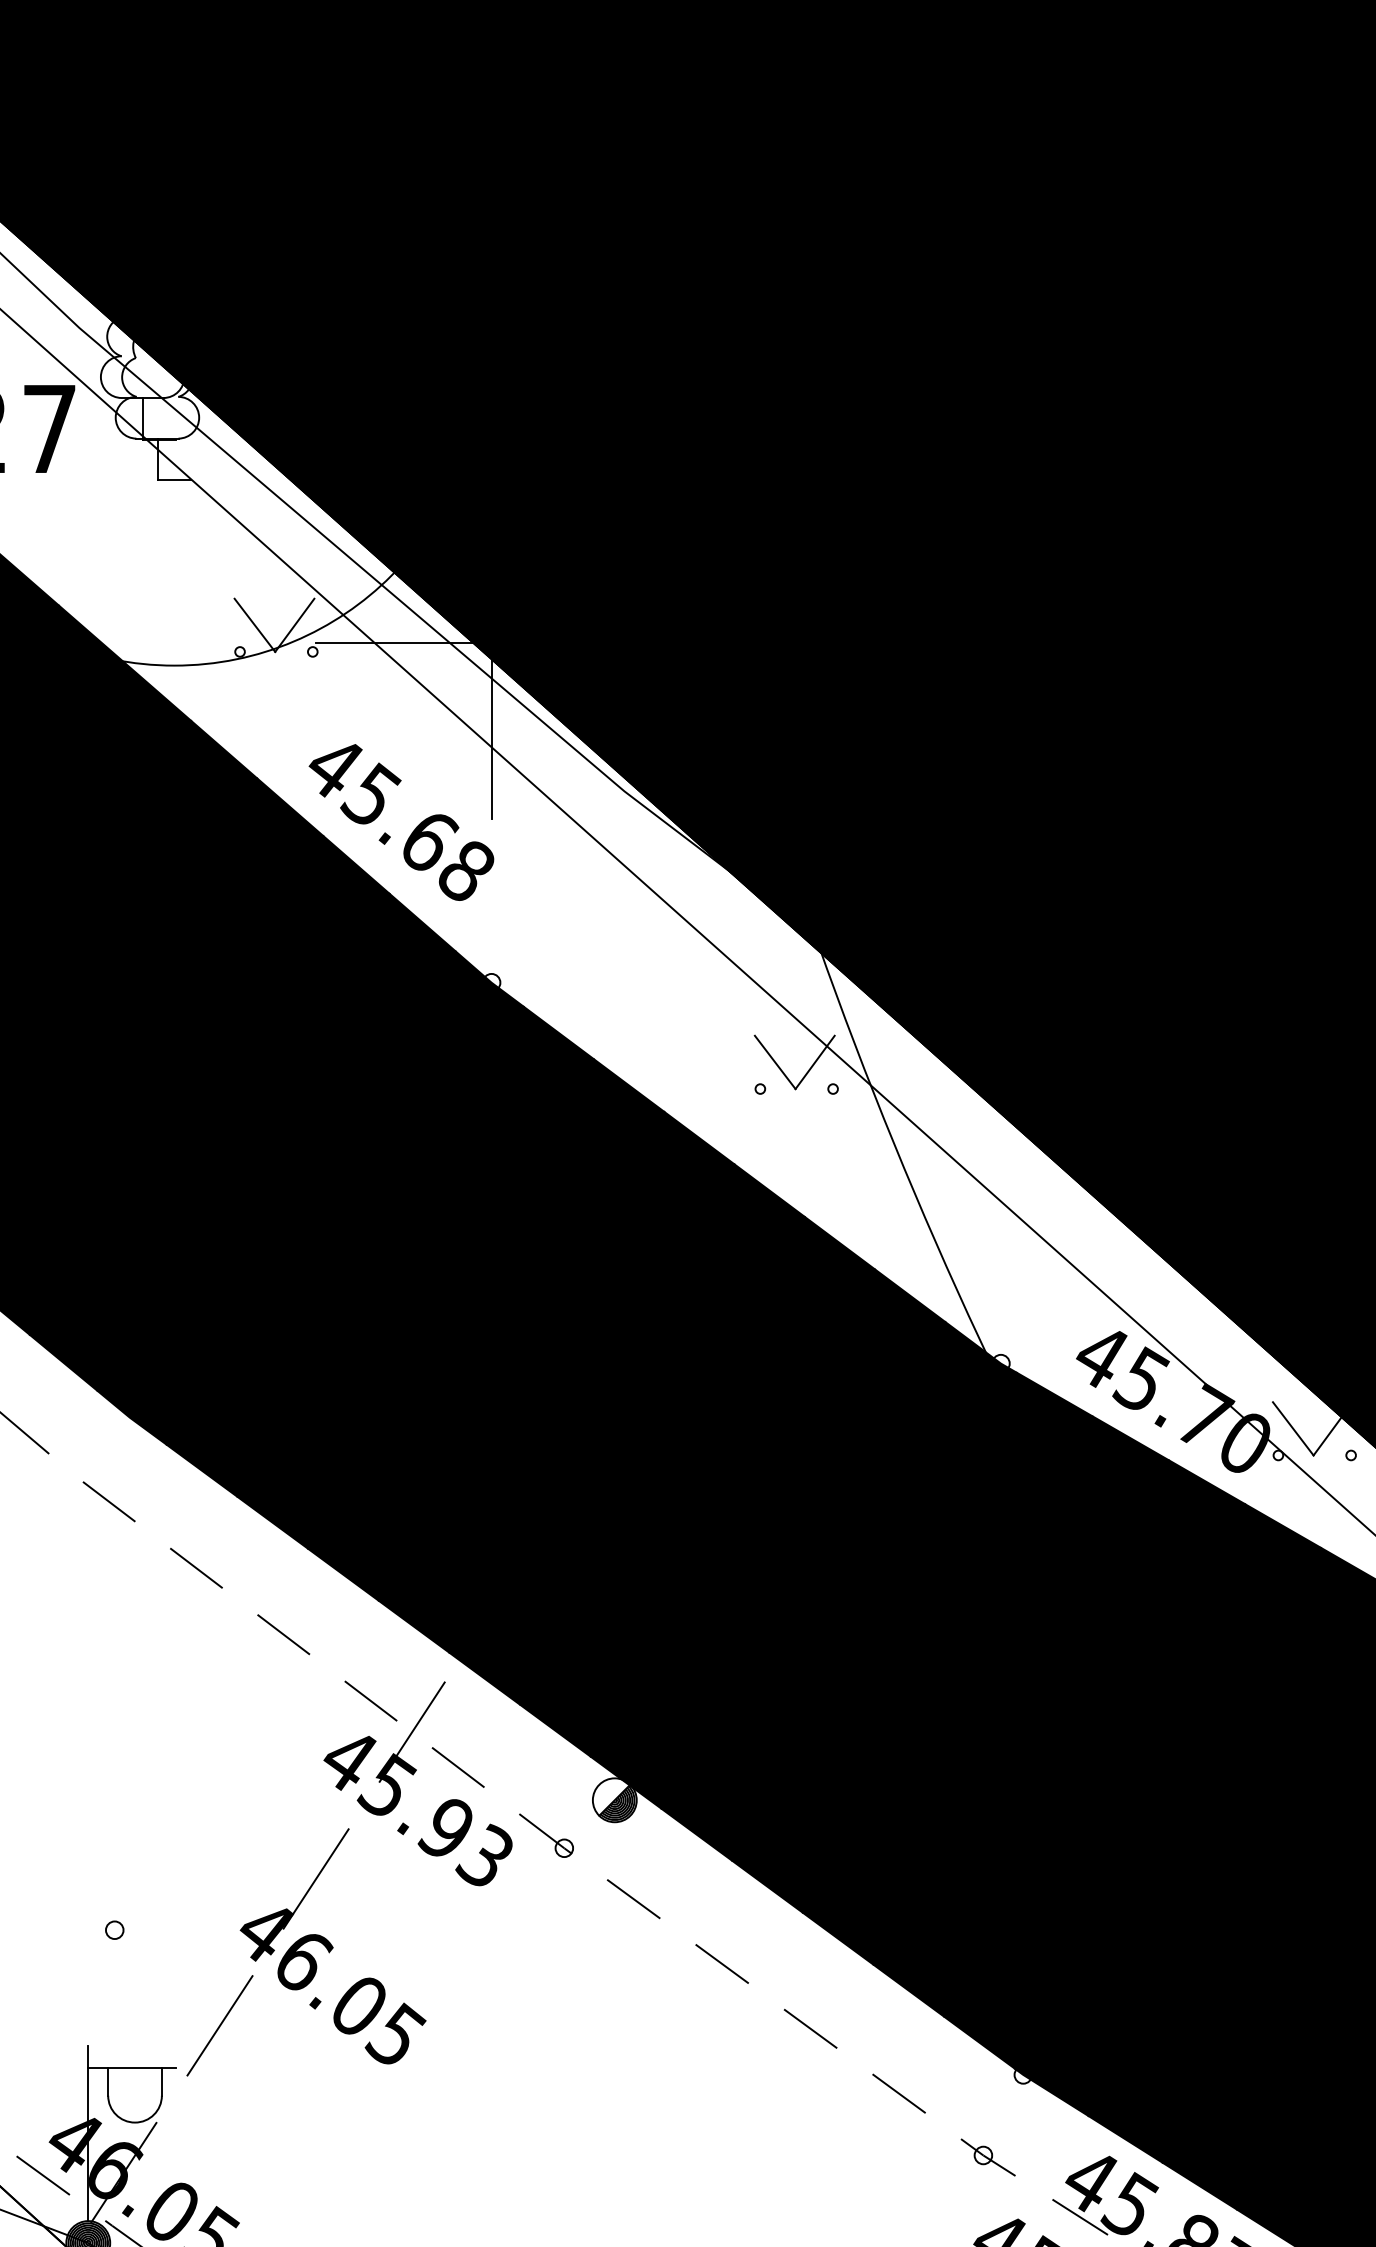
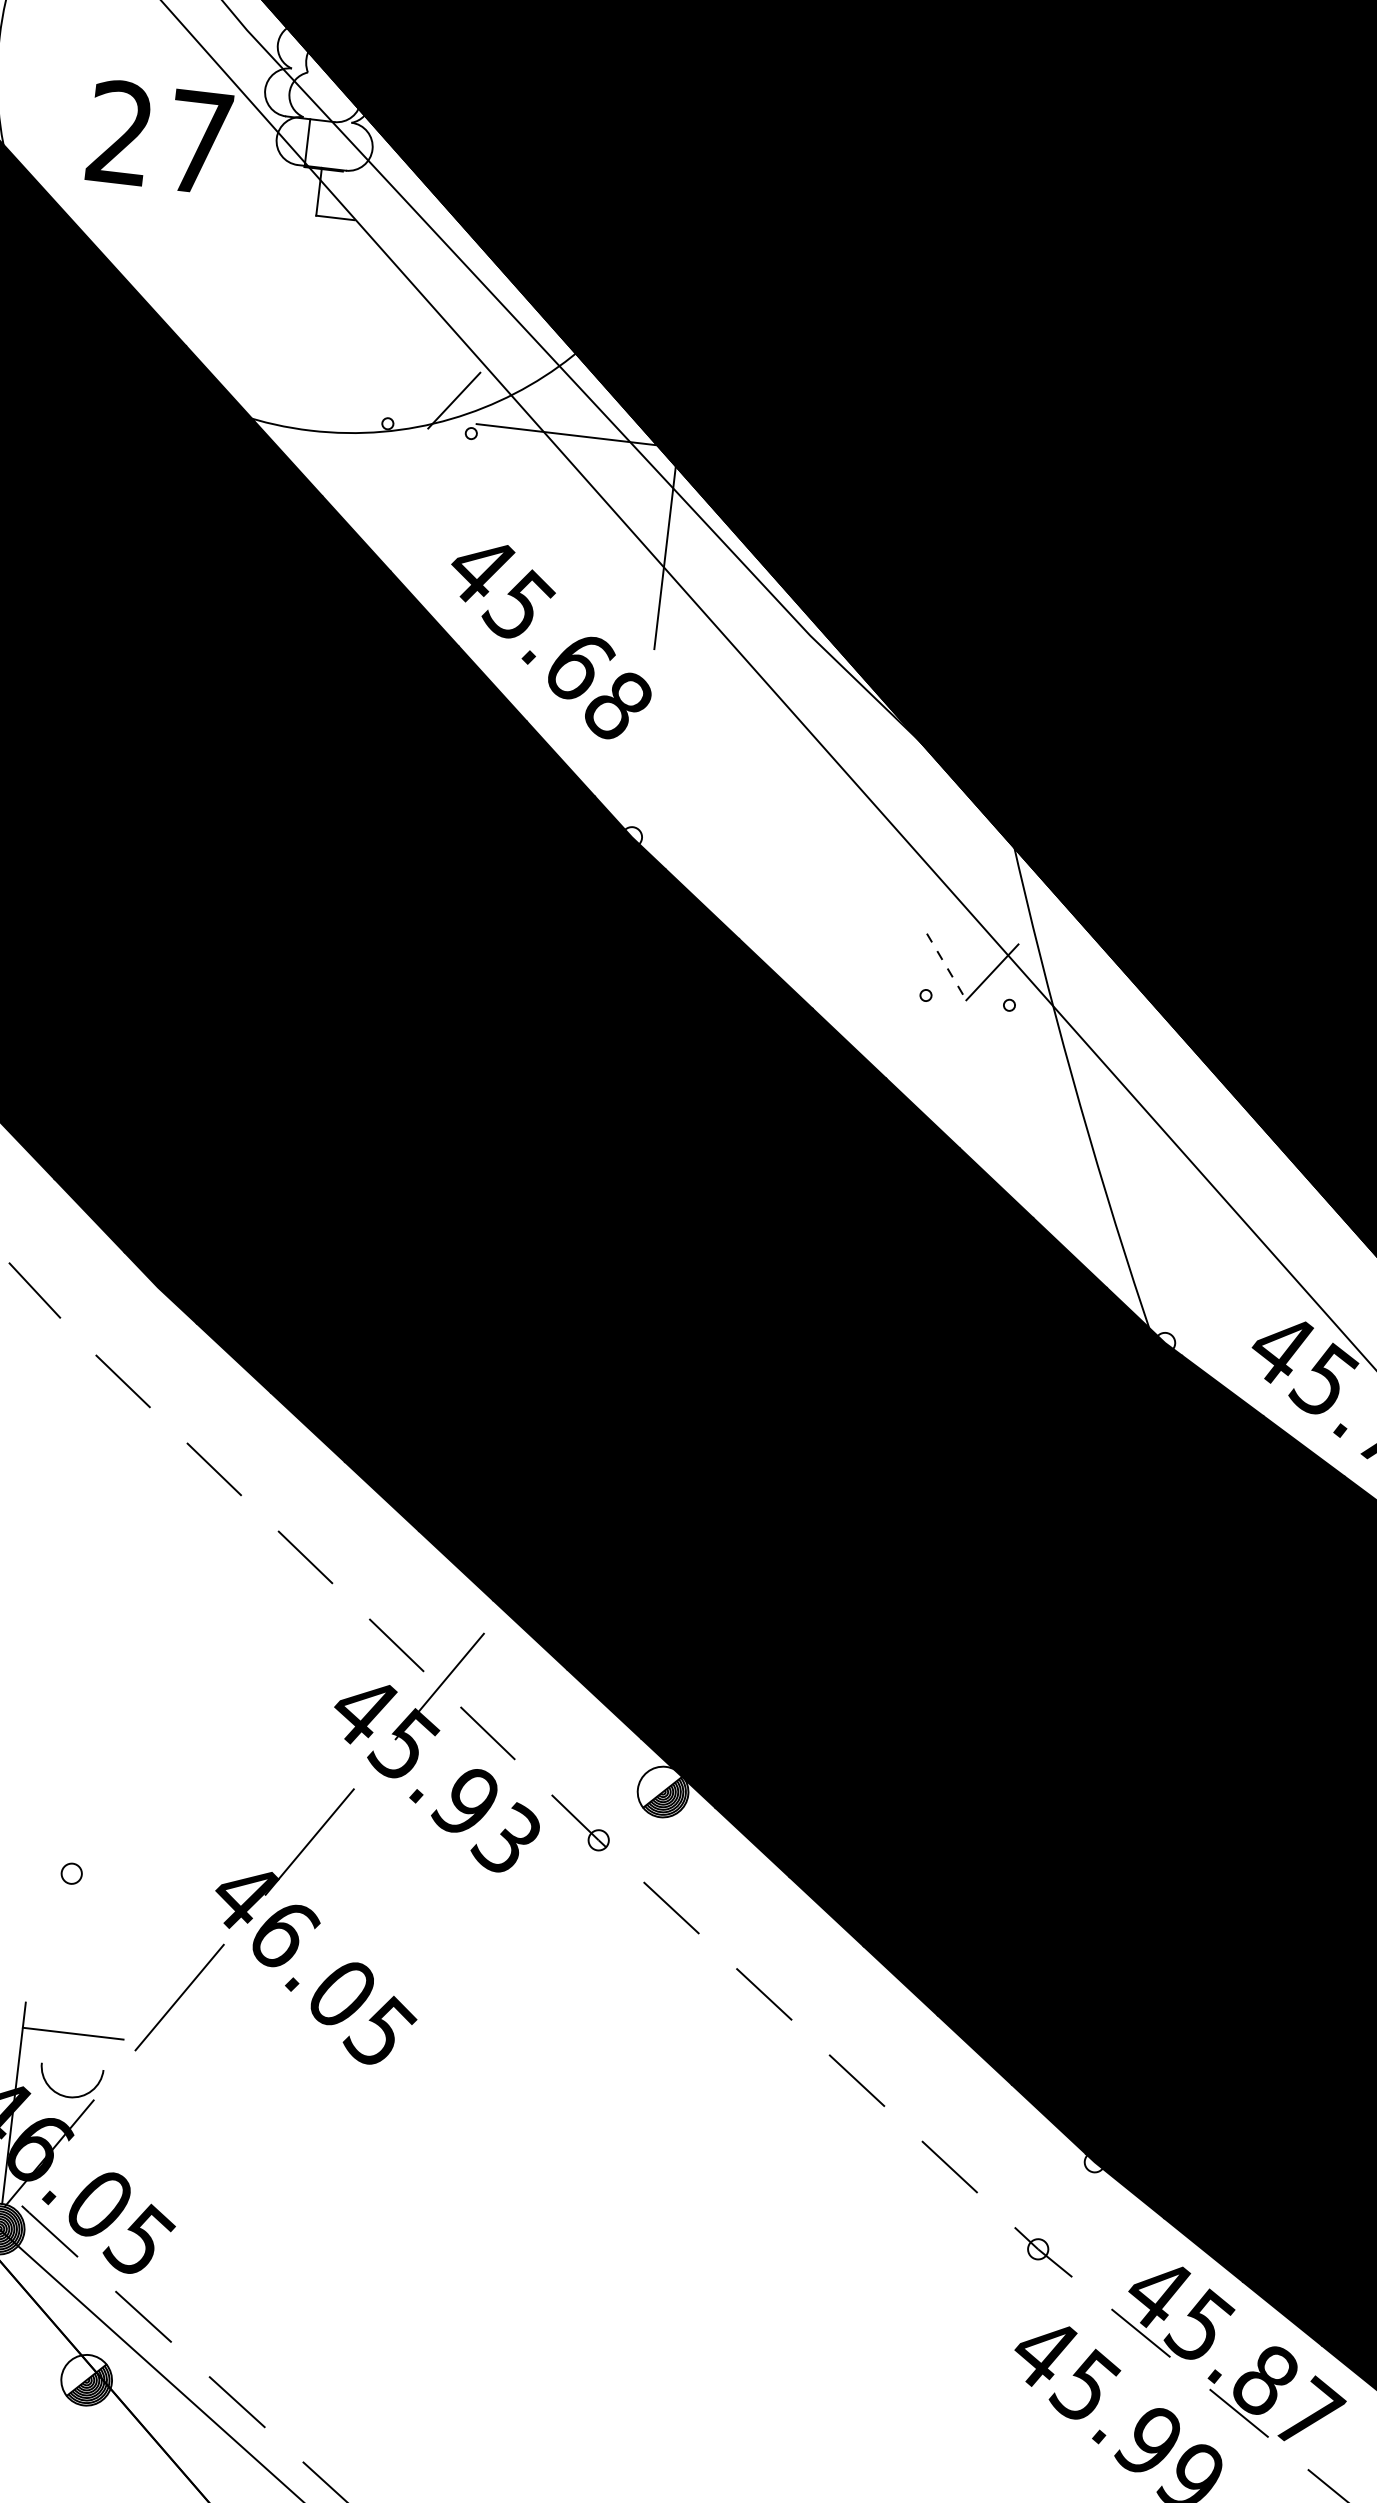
line: (254, 624) -> (408, 394), removed
line: (775, 1062) -> (946, 967), solid -> dashed
line: (108, 2081) -> (44, 2046), removed
line: (161, 2081) -> (105, 2053), removed

